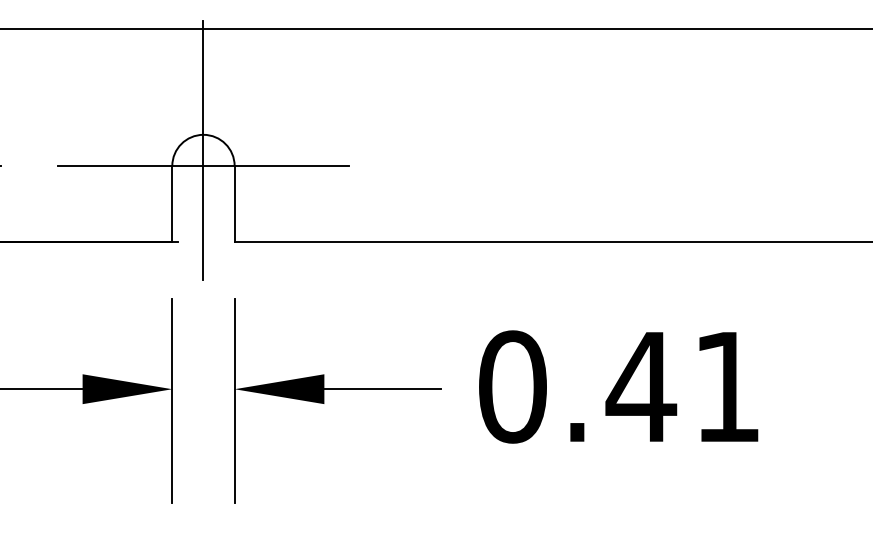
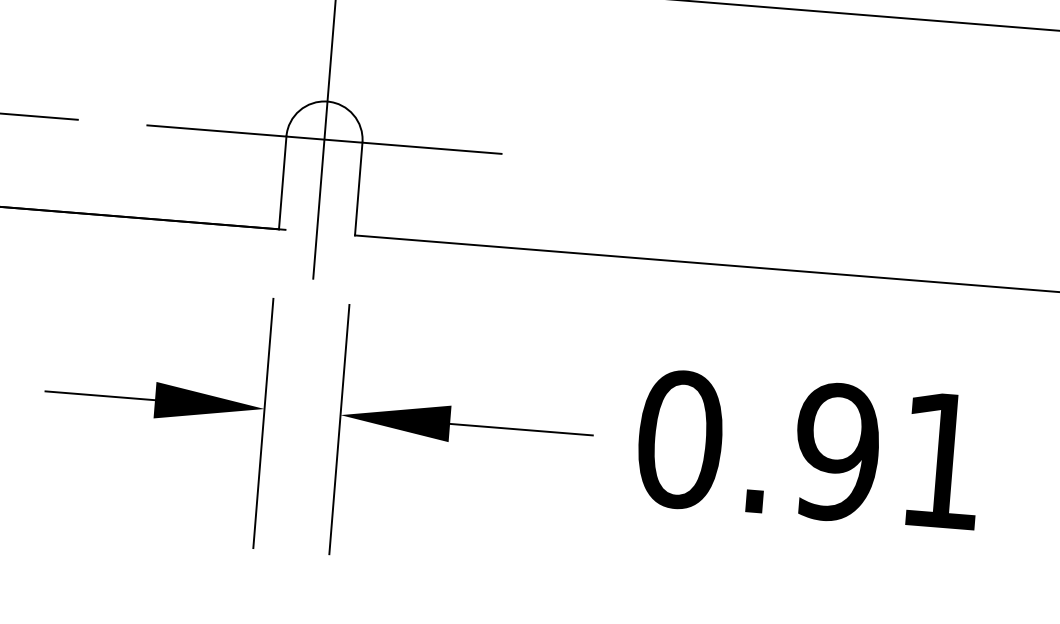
text: (641, 386) -> (837, 451), 0.41 -> 0.91

